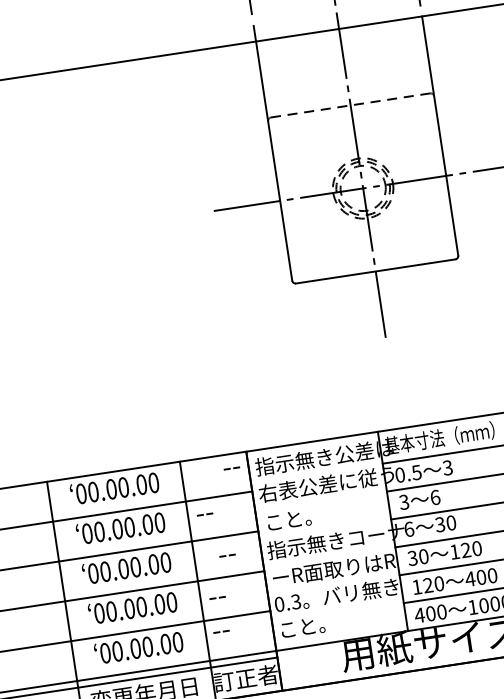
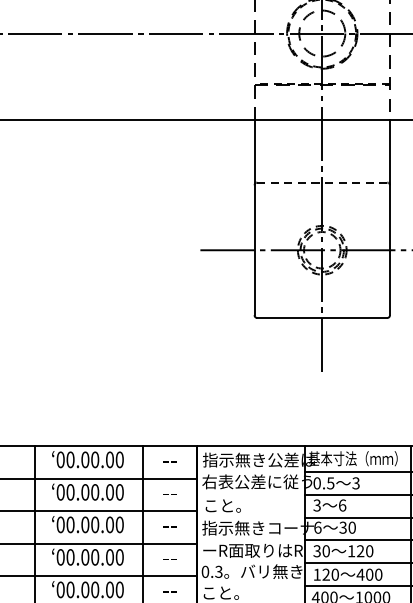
text: (231, 468) -> (169, 461), moved
text: (204, 514) -> (169, 494), moved
text: (217, 598) -> (169, 559), moved
text: (221, 631) -> (169, 591), moved

